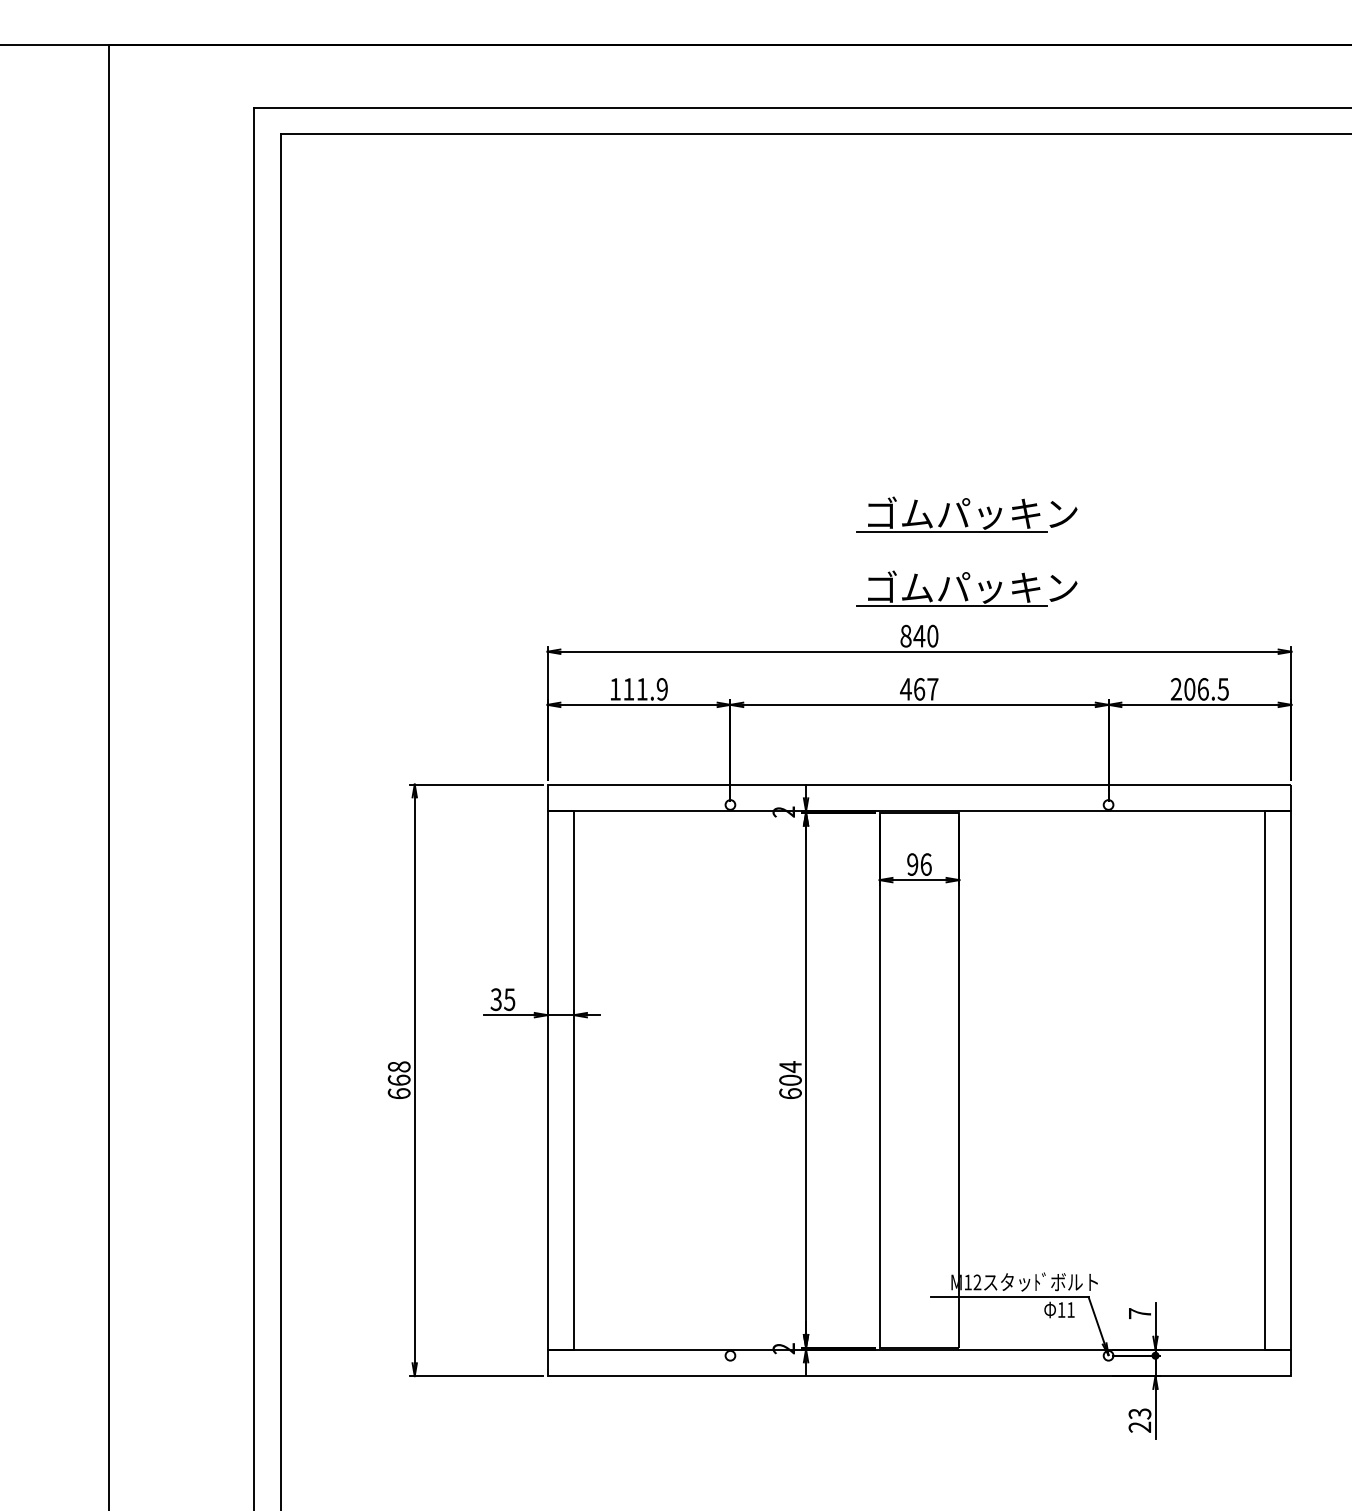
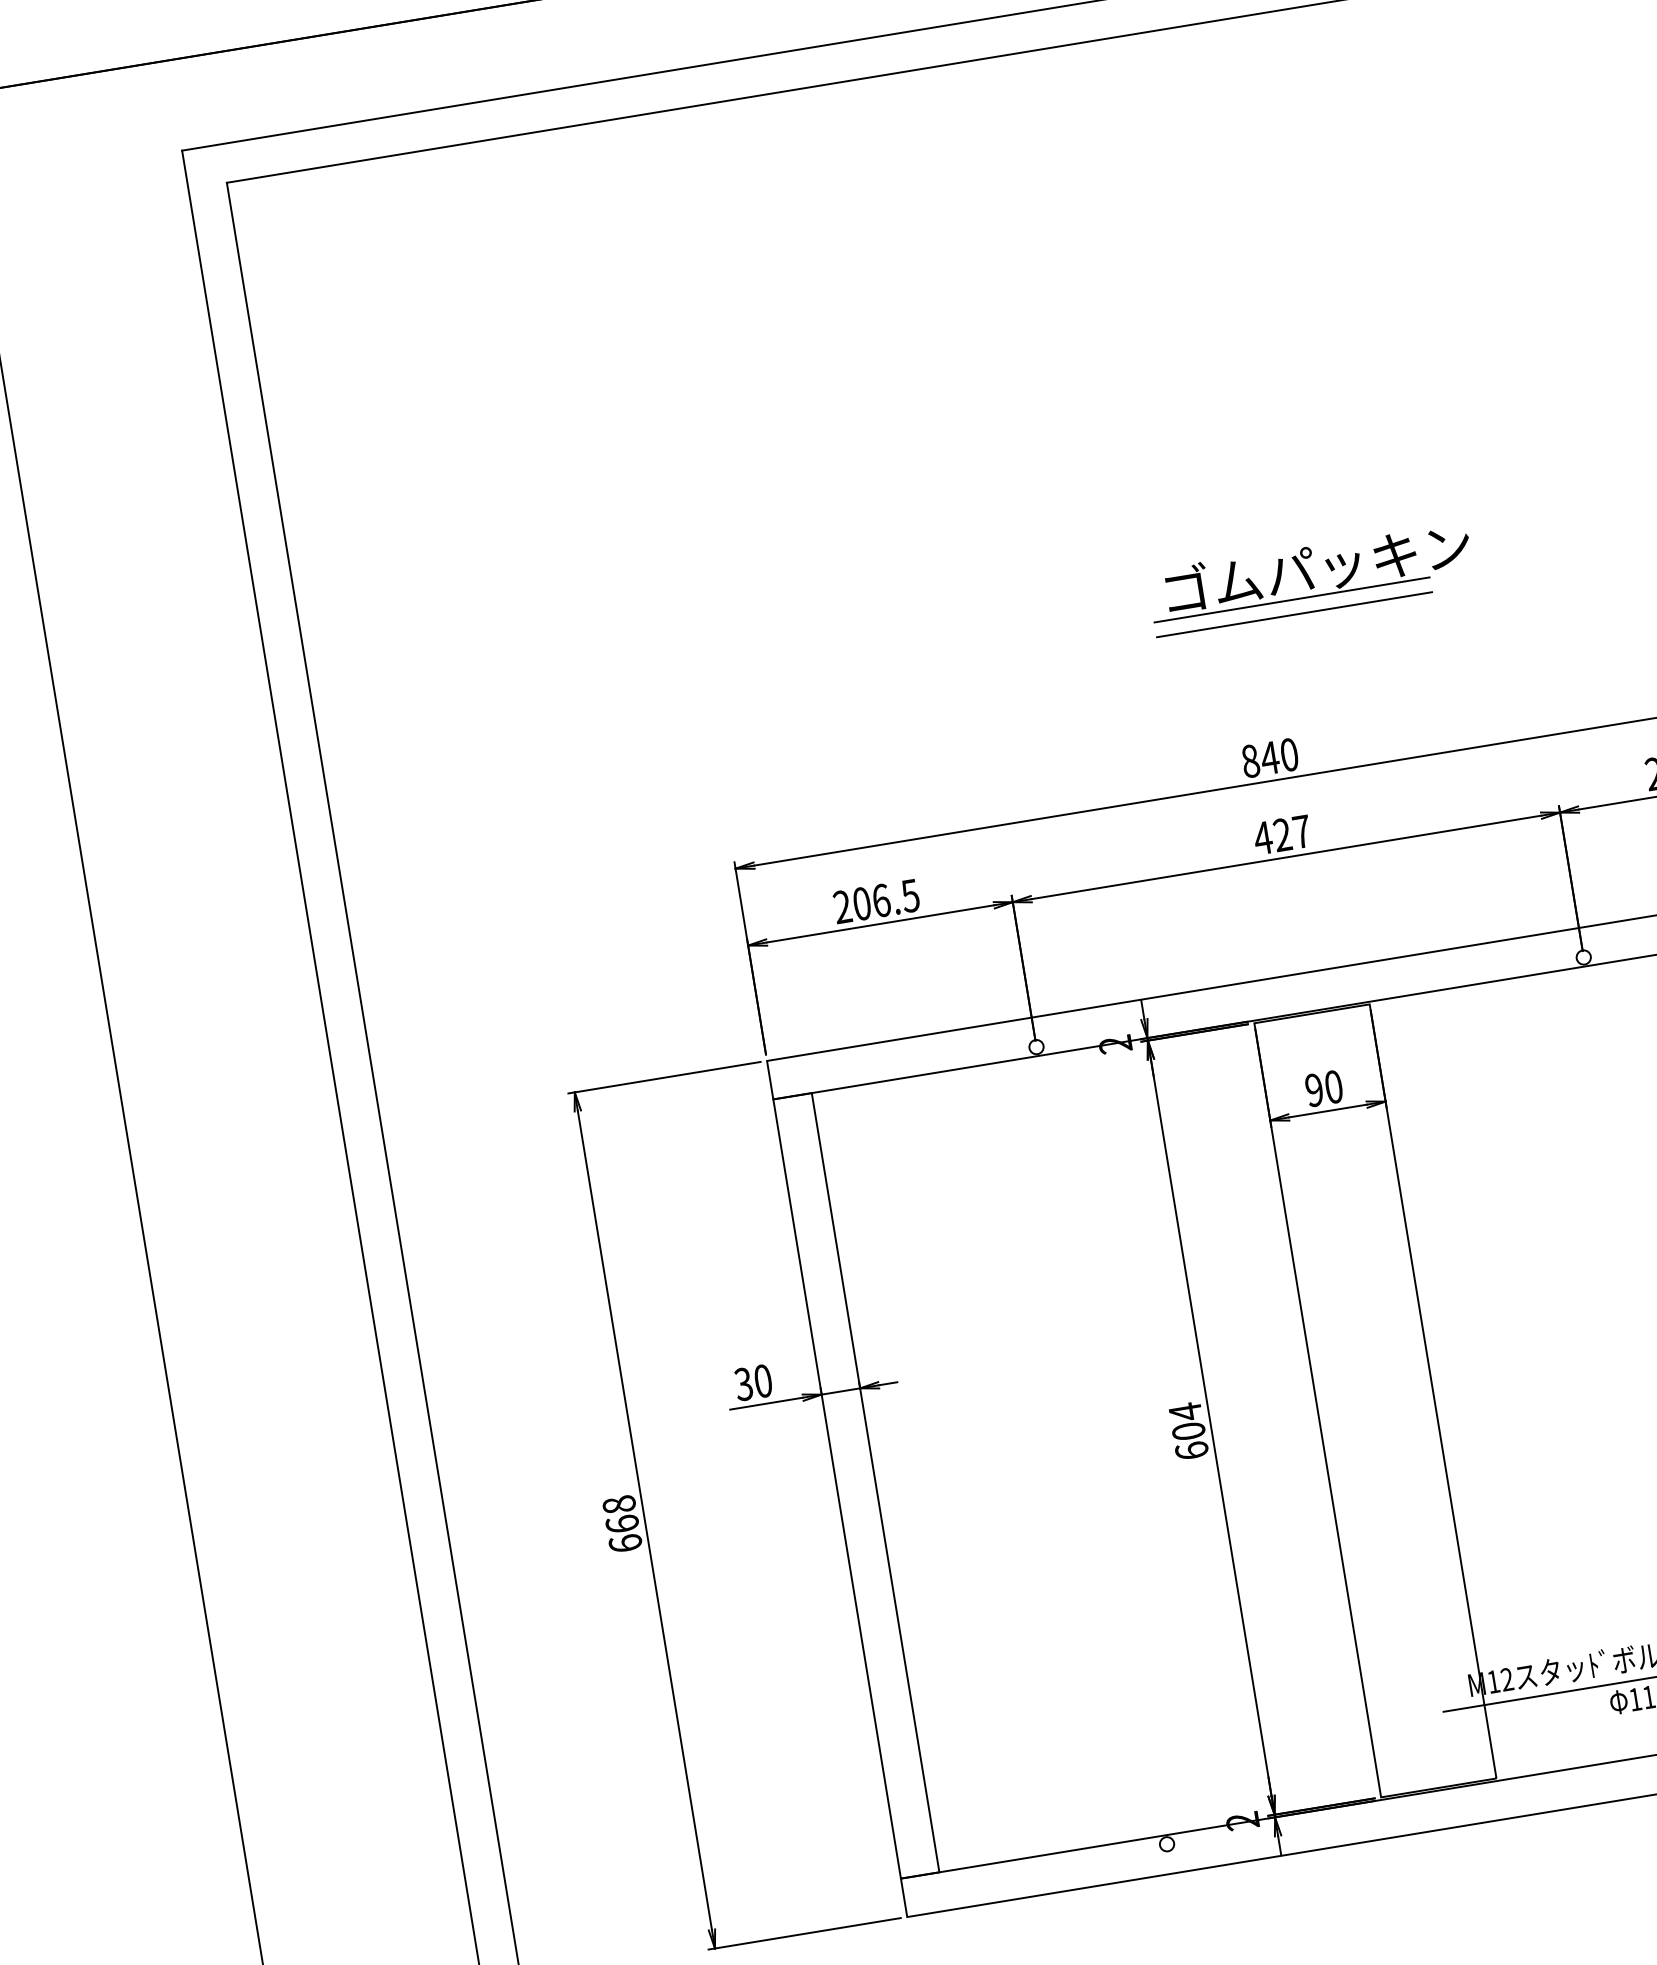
line: (951, 542) -> (1294, 614), added
part: (966, 588) -> (1326, 677), removed
text: (638, 689) -> (876, 901), 111.9 -> 206.5
text: (919, 689) -> (1282, 835), 467 -> 427
text: (925, 864) -> (1332, 1087), 96 -> 90
text: (509, 999) -> (762, 1380), 35 -> 30

